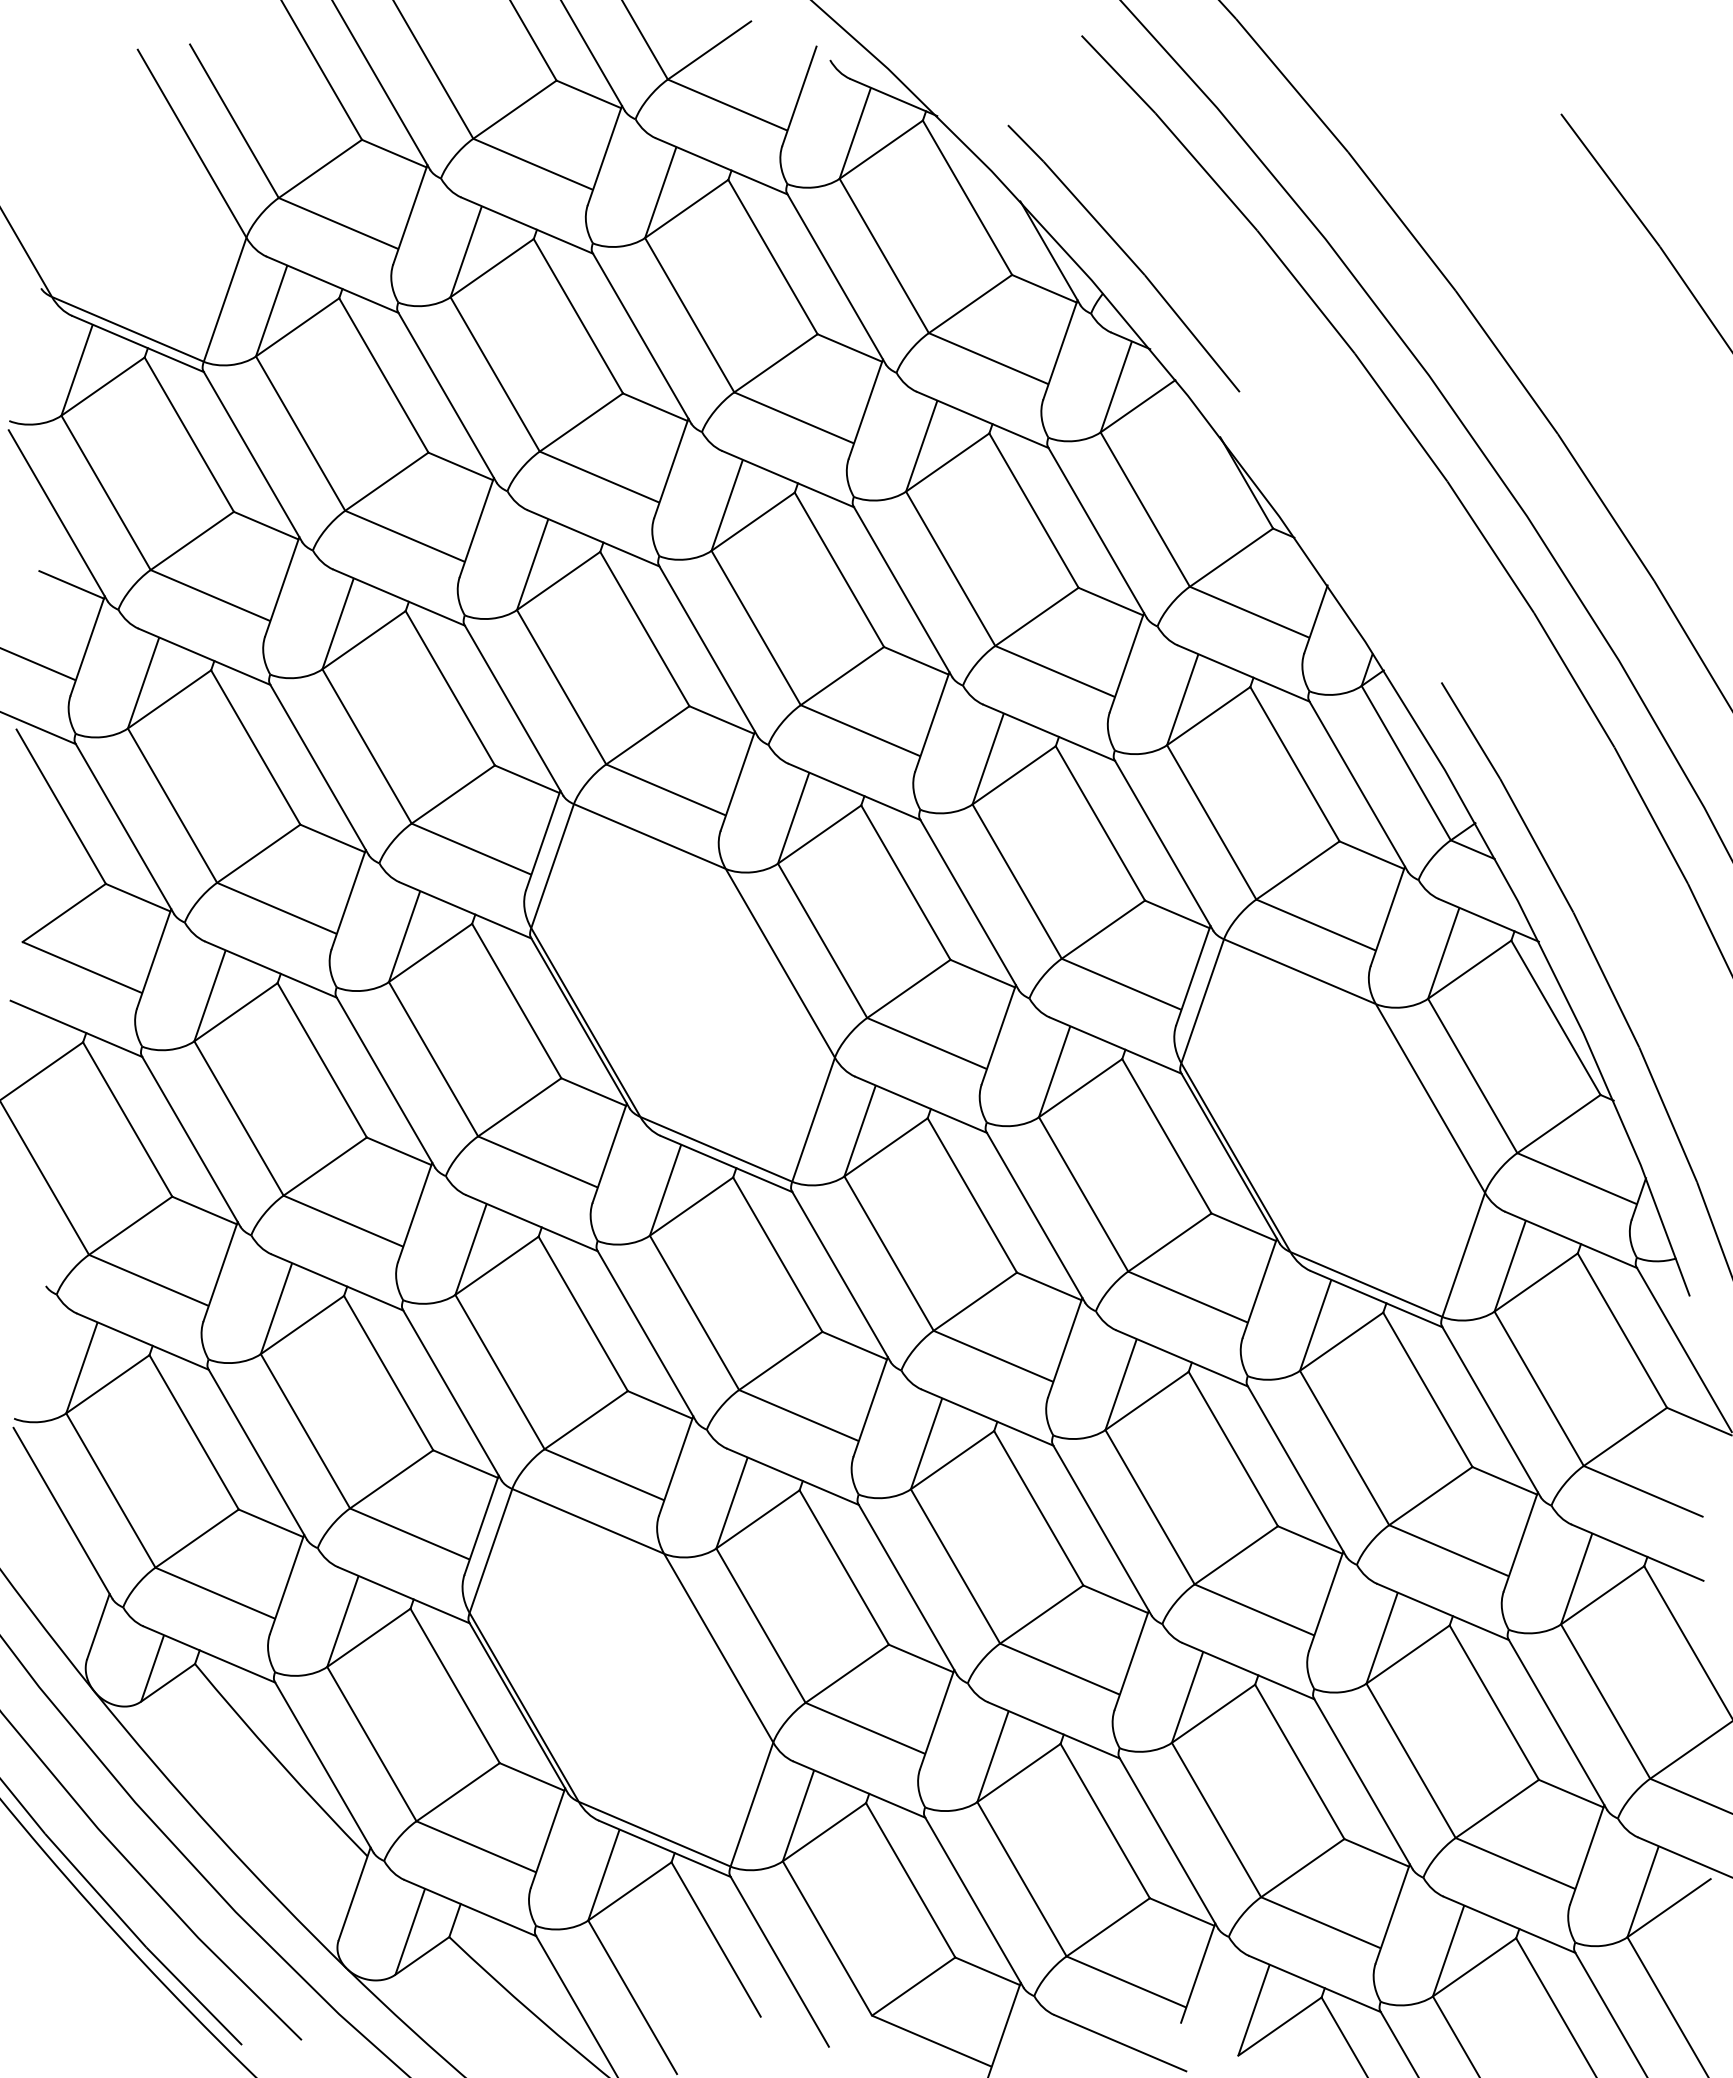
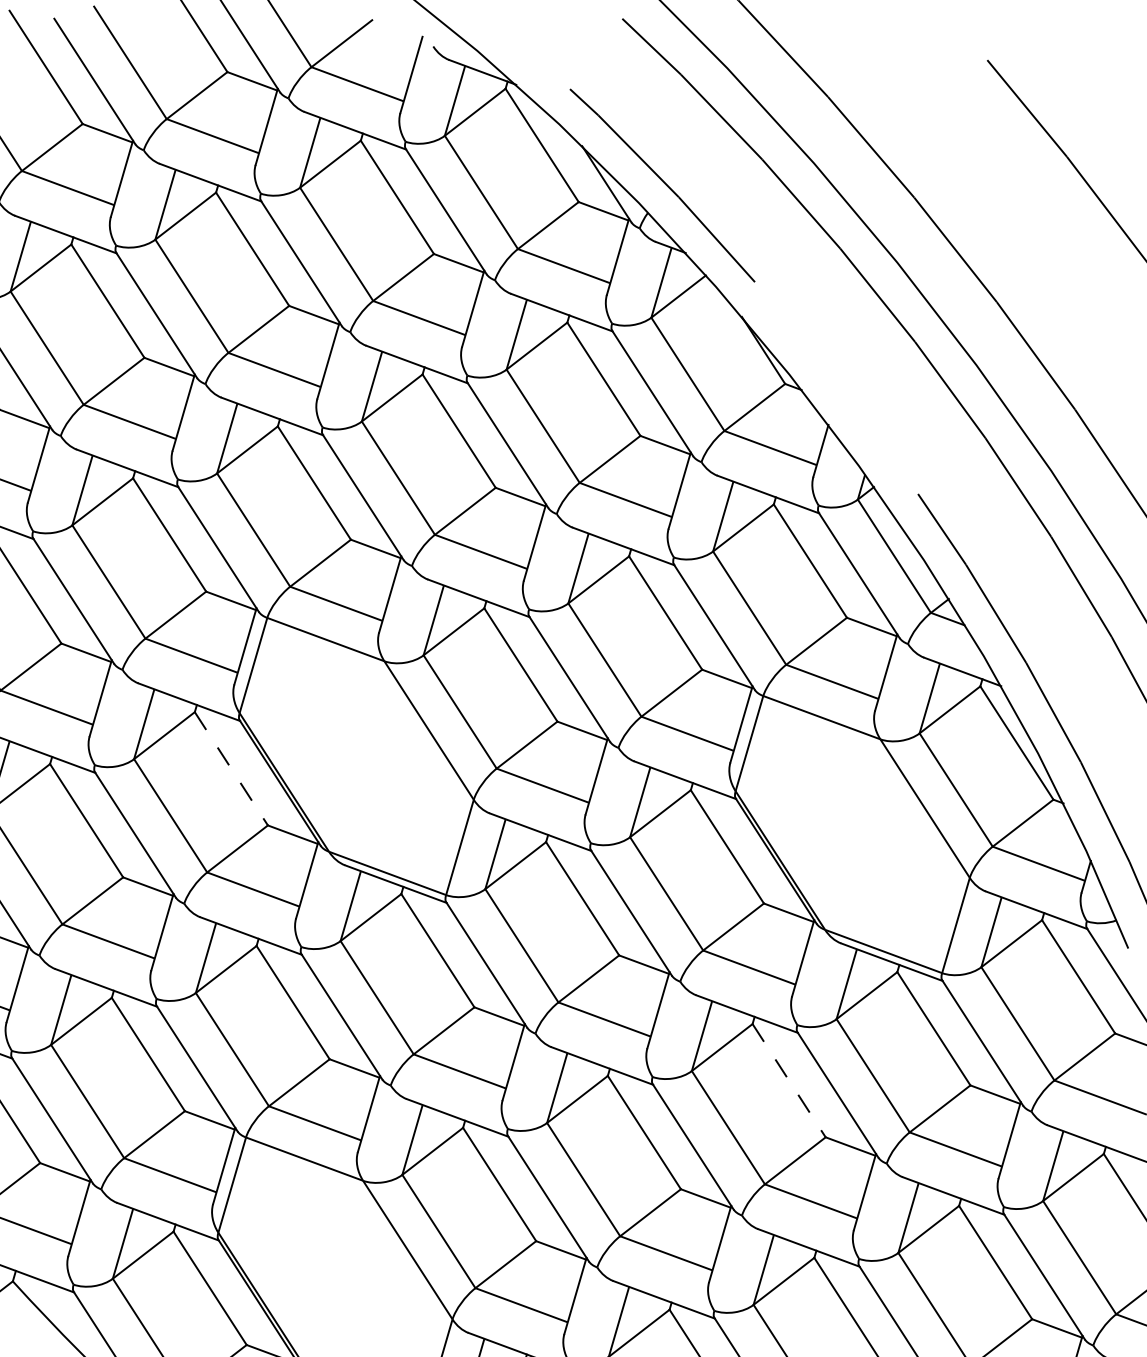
line: (517, 1001) -> (231, 769), solid -> dashed
line: (1233, 1449) -> (789, 1081), solid -> dashed

